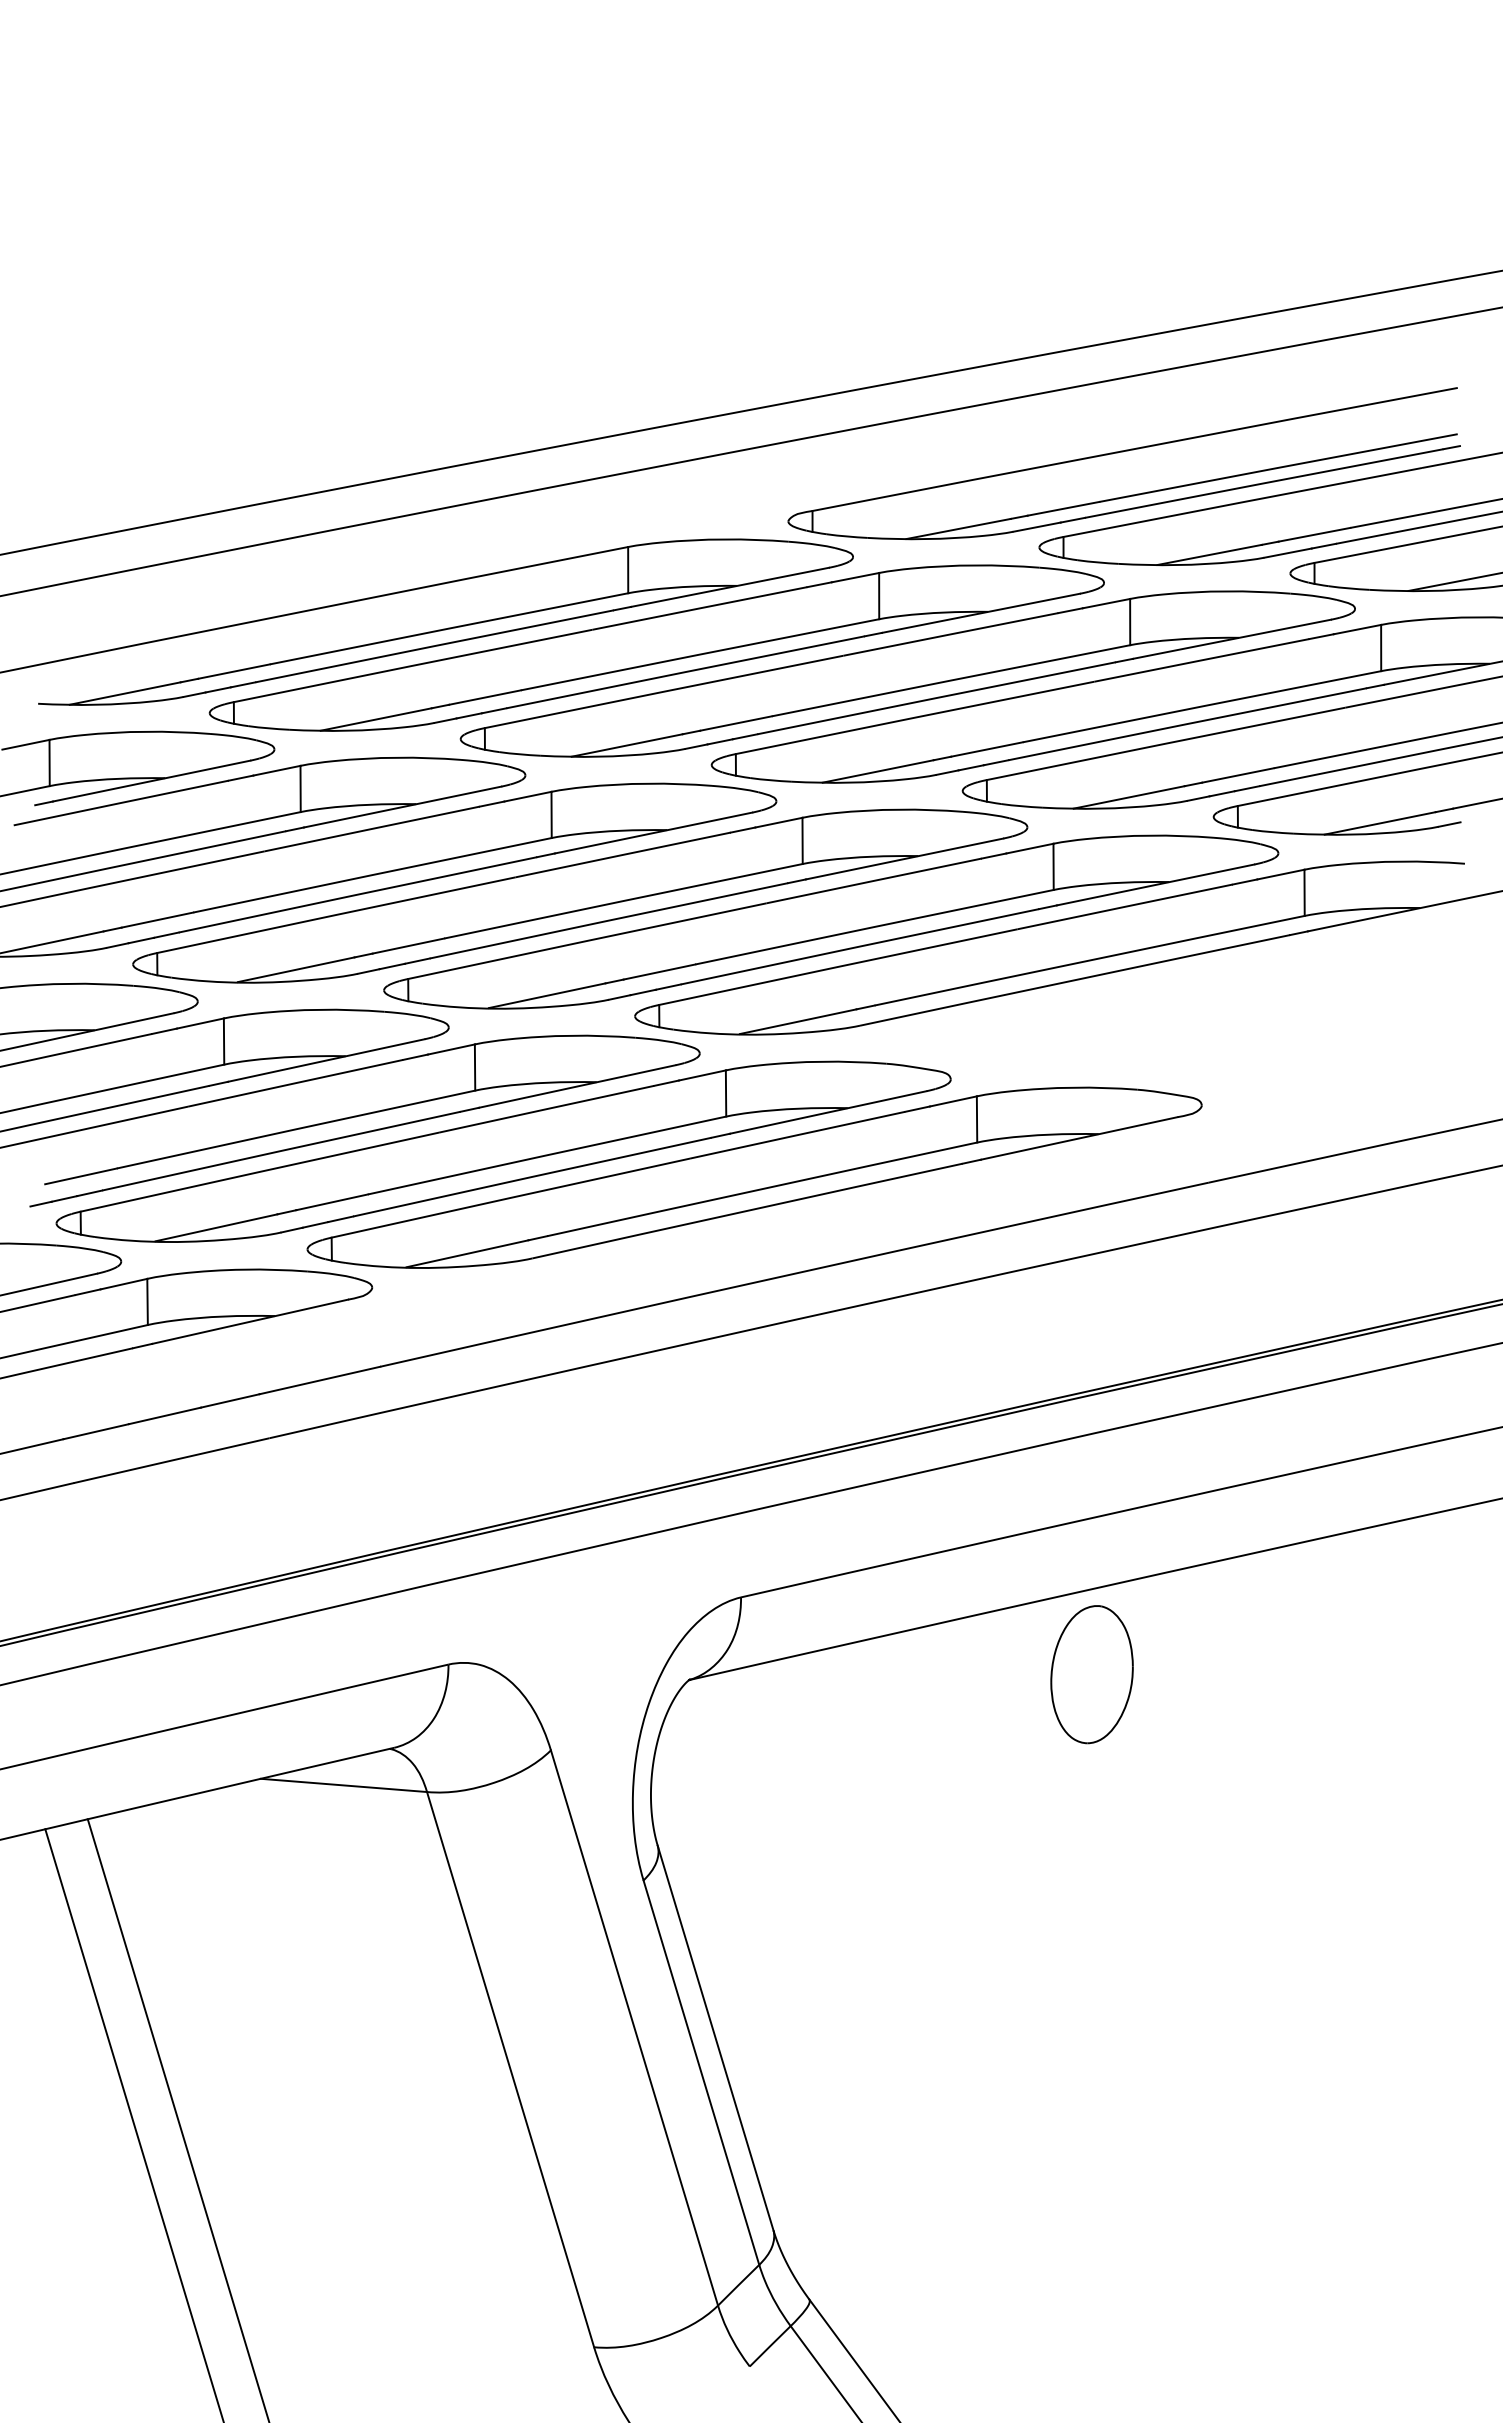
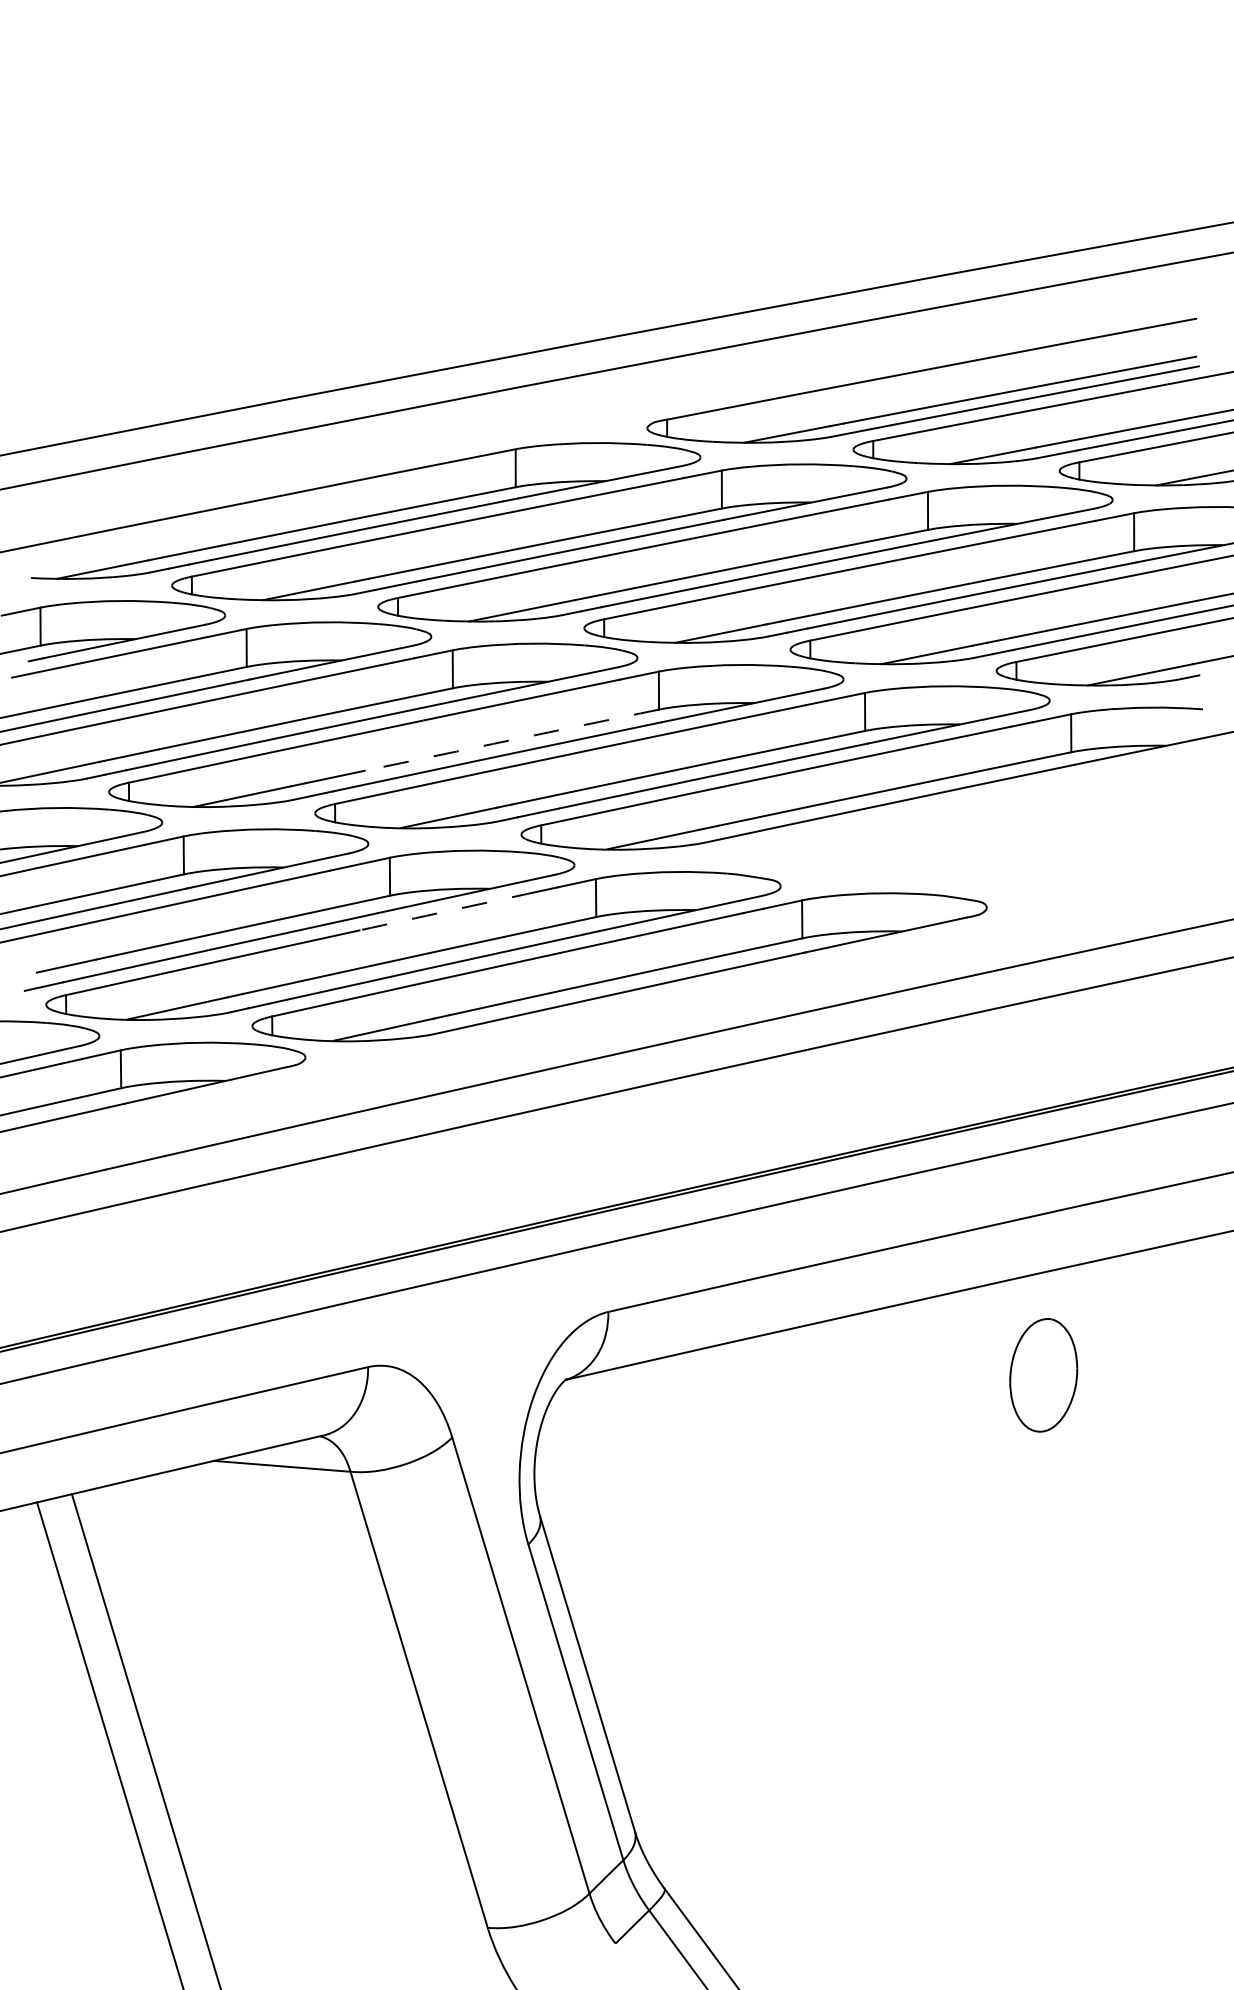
arc: (623, 901) -> (511, 740), solid -> dashed
arc: (546, 1109) -> (448, 911), solid -> dashed
part: (1091, 1674) -> (1043, 1375), moved

